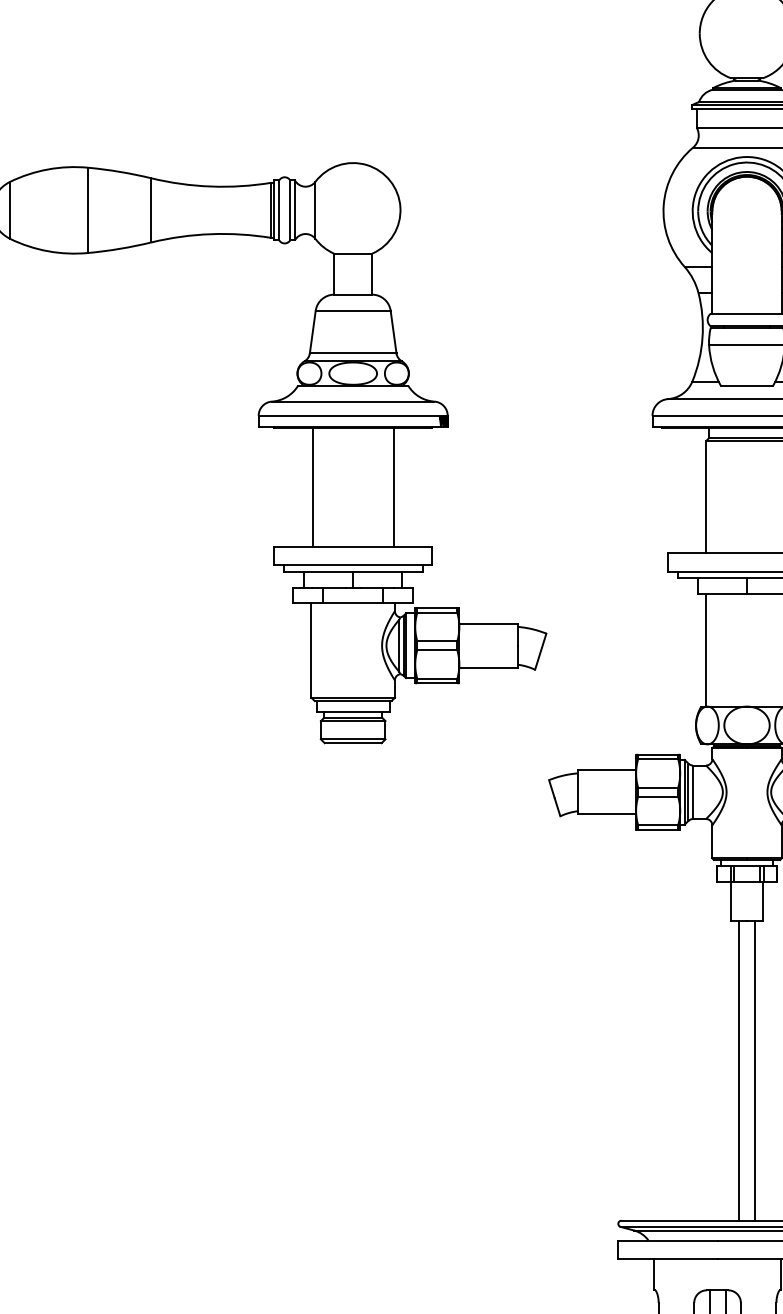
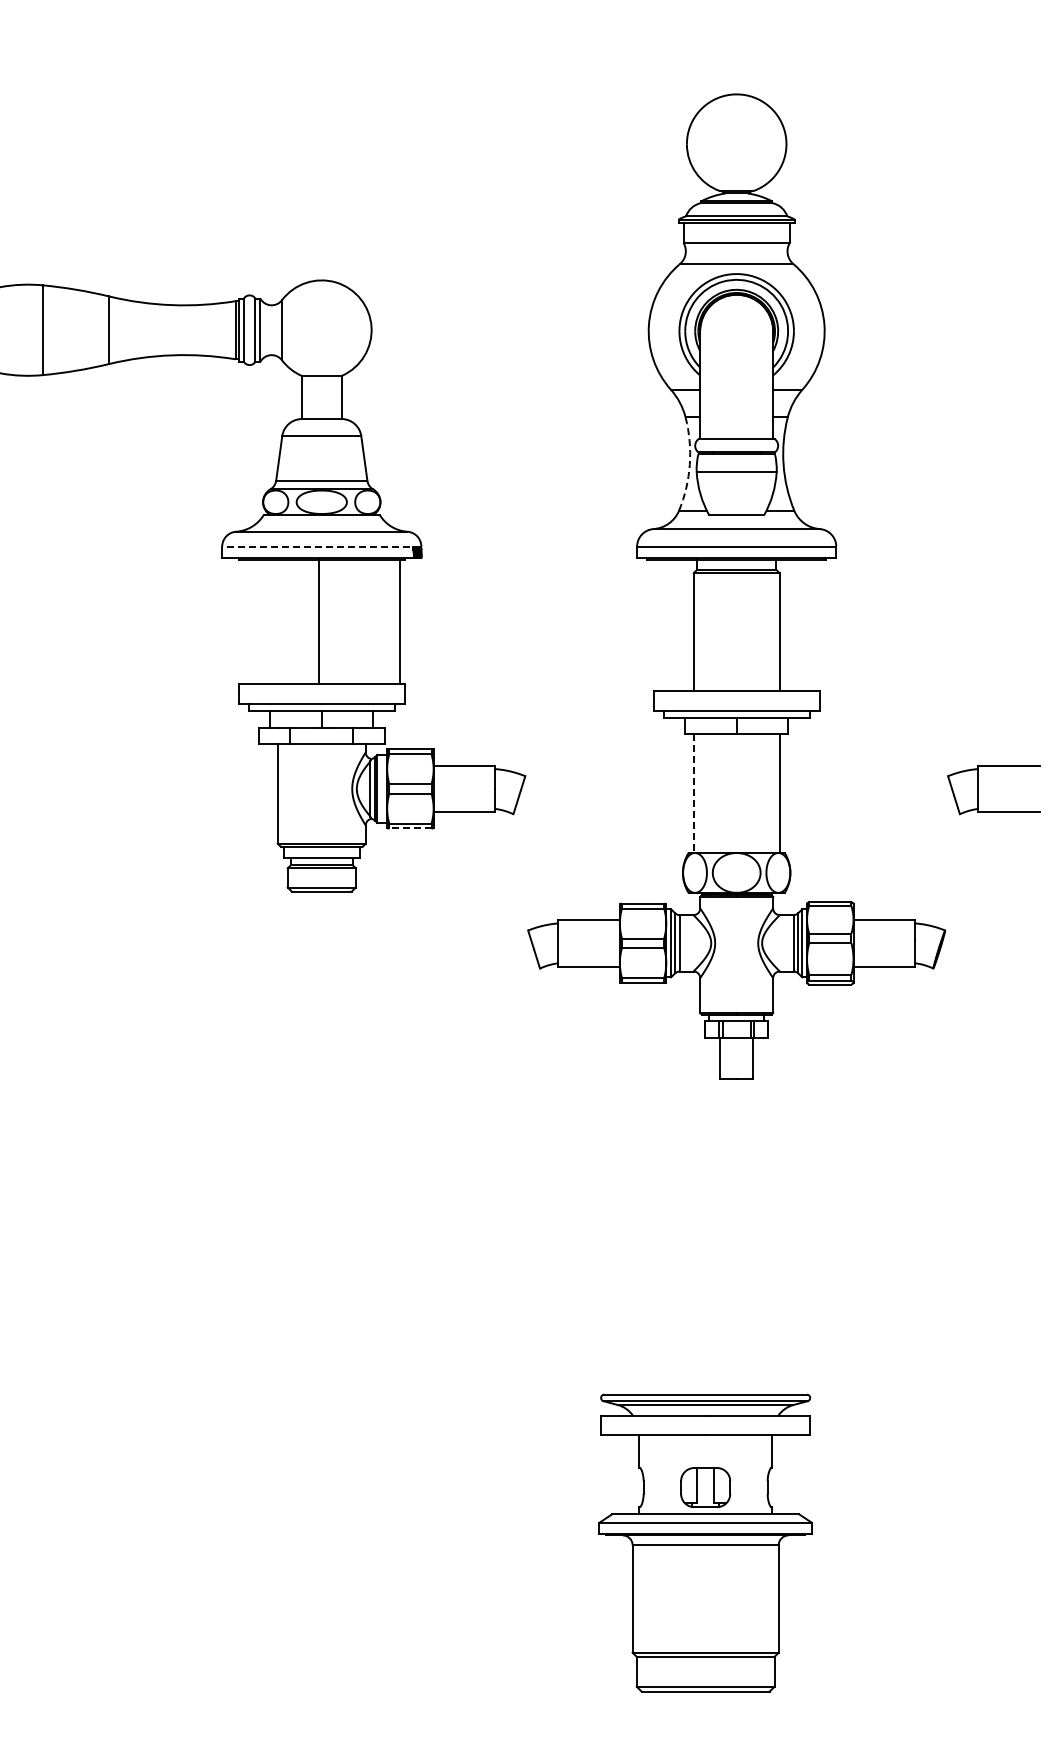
arc: (702, 337) -> (689, 464), solid -> dashed
line: (352, 415) -> (321, 546), solid -> dashed
line: (312, 486) -> (318, 621), moved
line: (393, 486) -> (399, 621), moved
line: (706, 651) -> (693, 794), solid -> dashed
line: (436, 683) -> (409, 828), solid -> dashed
line: (739, 1070) -> (728, 1236), removed
line: (754, 1070) -> (744, 1236), removed

